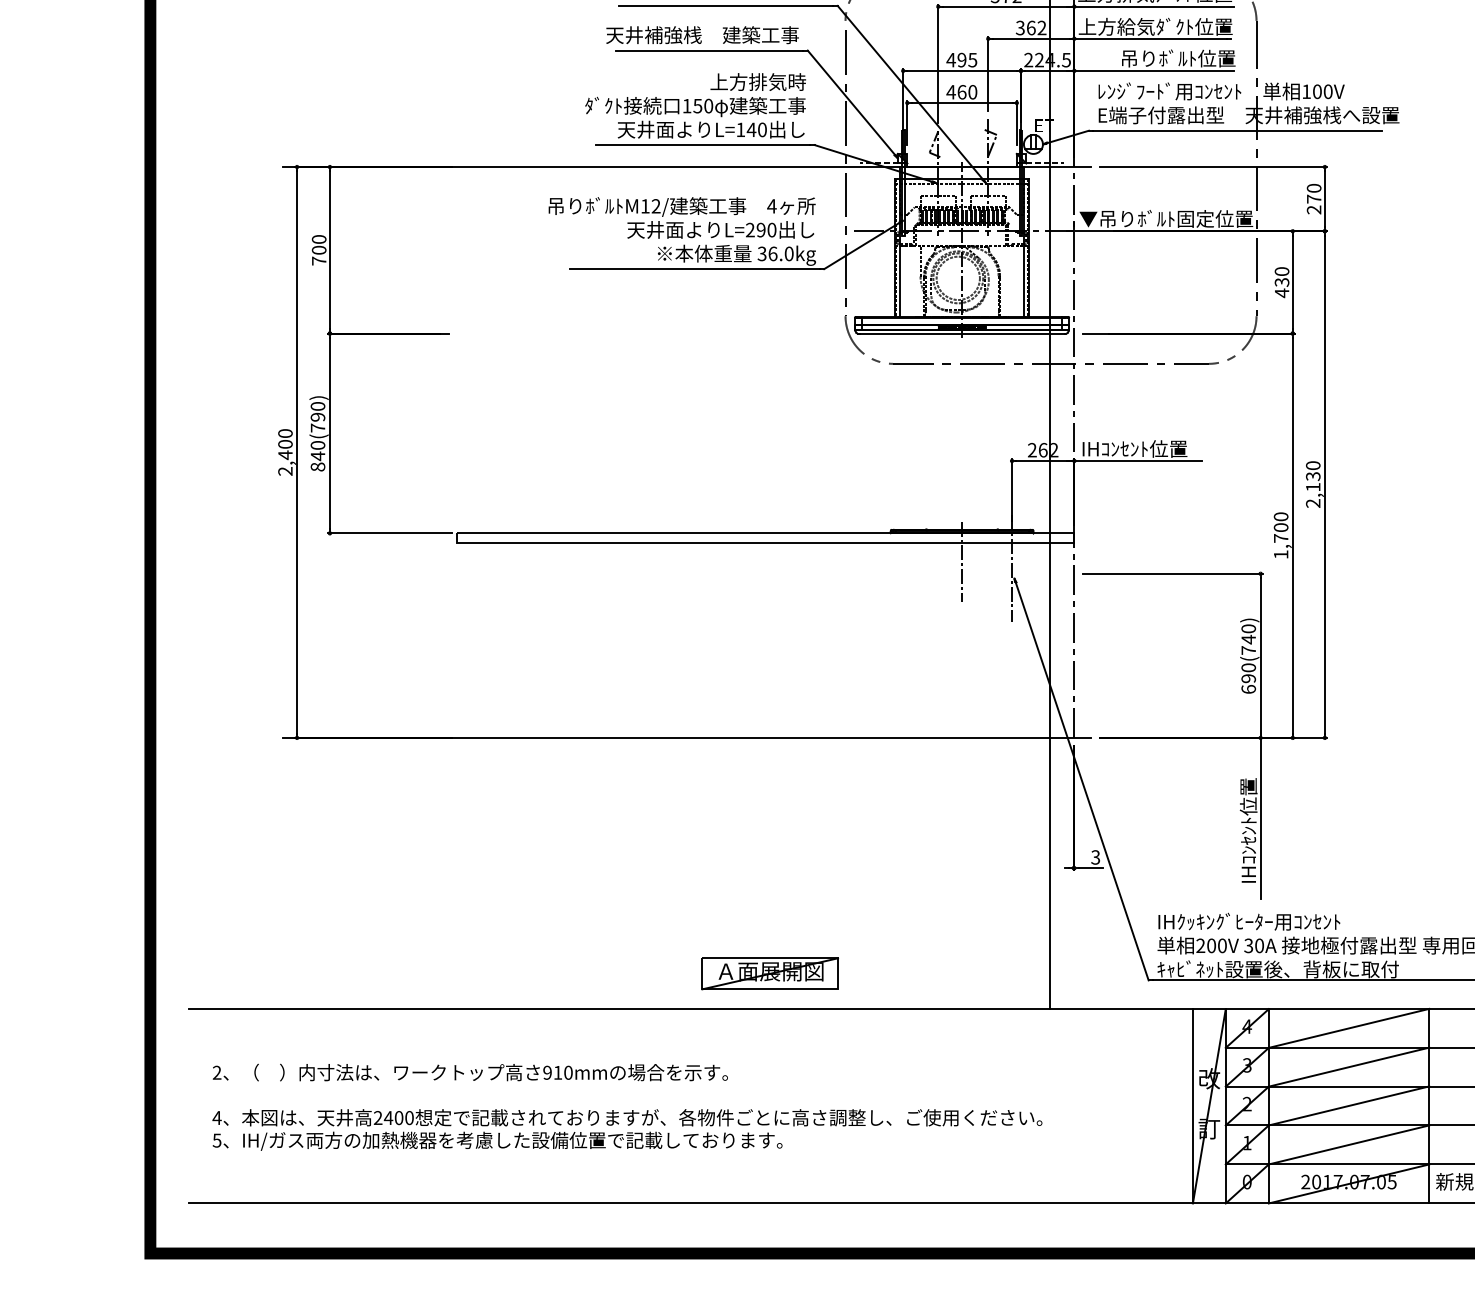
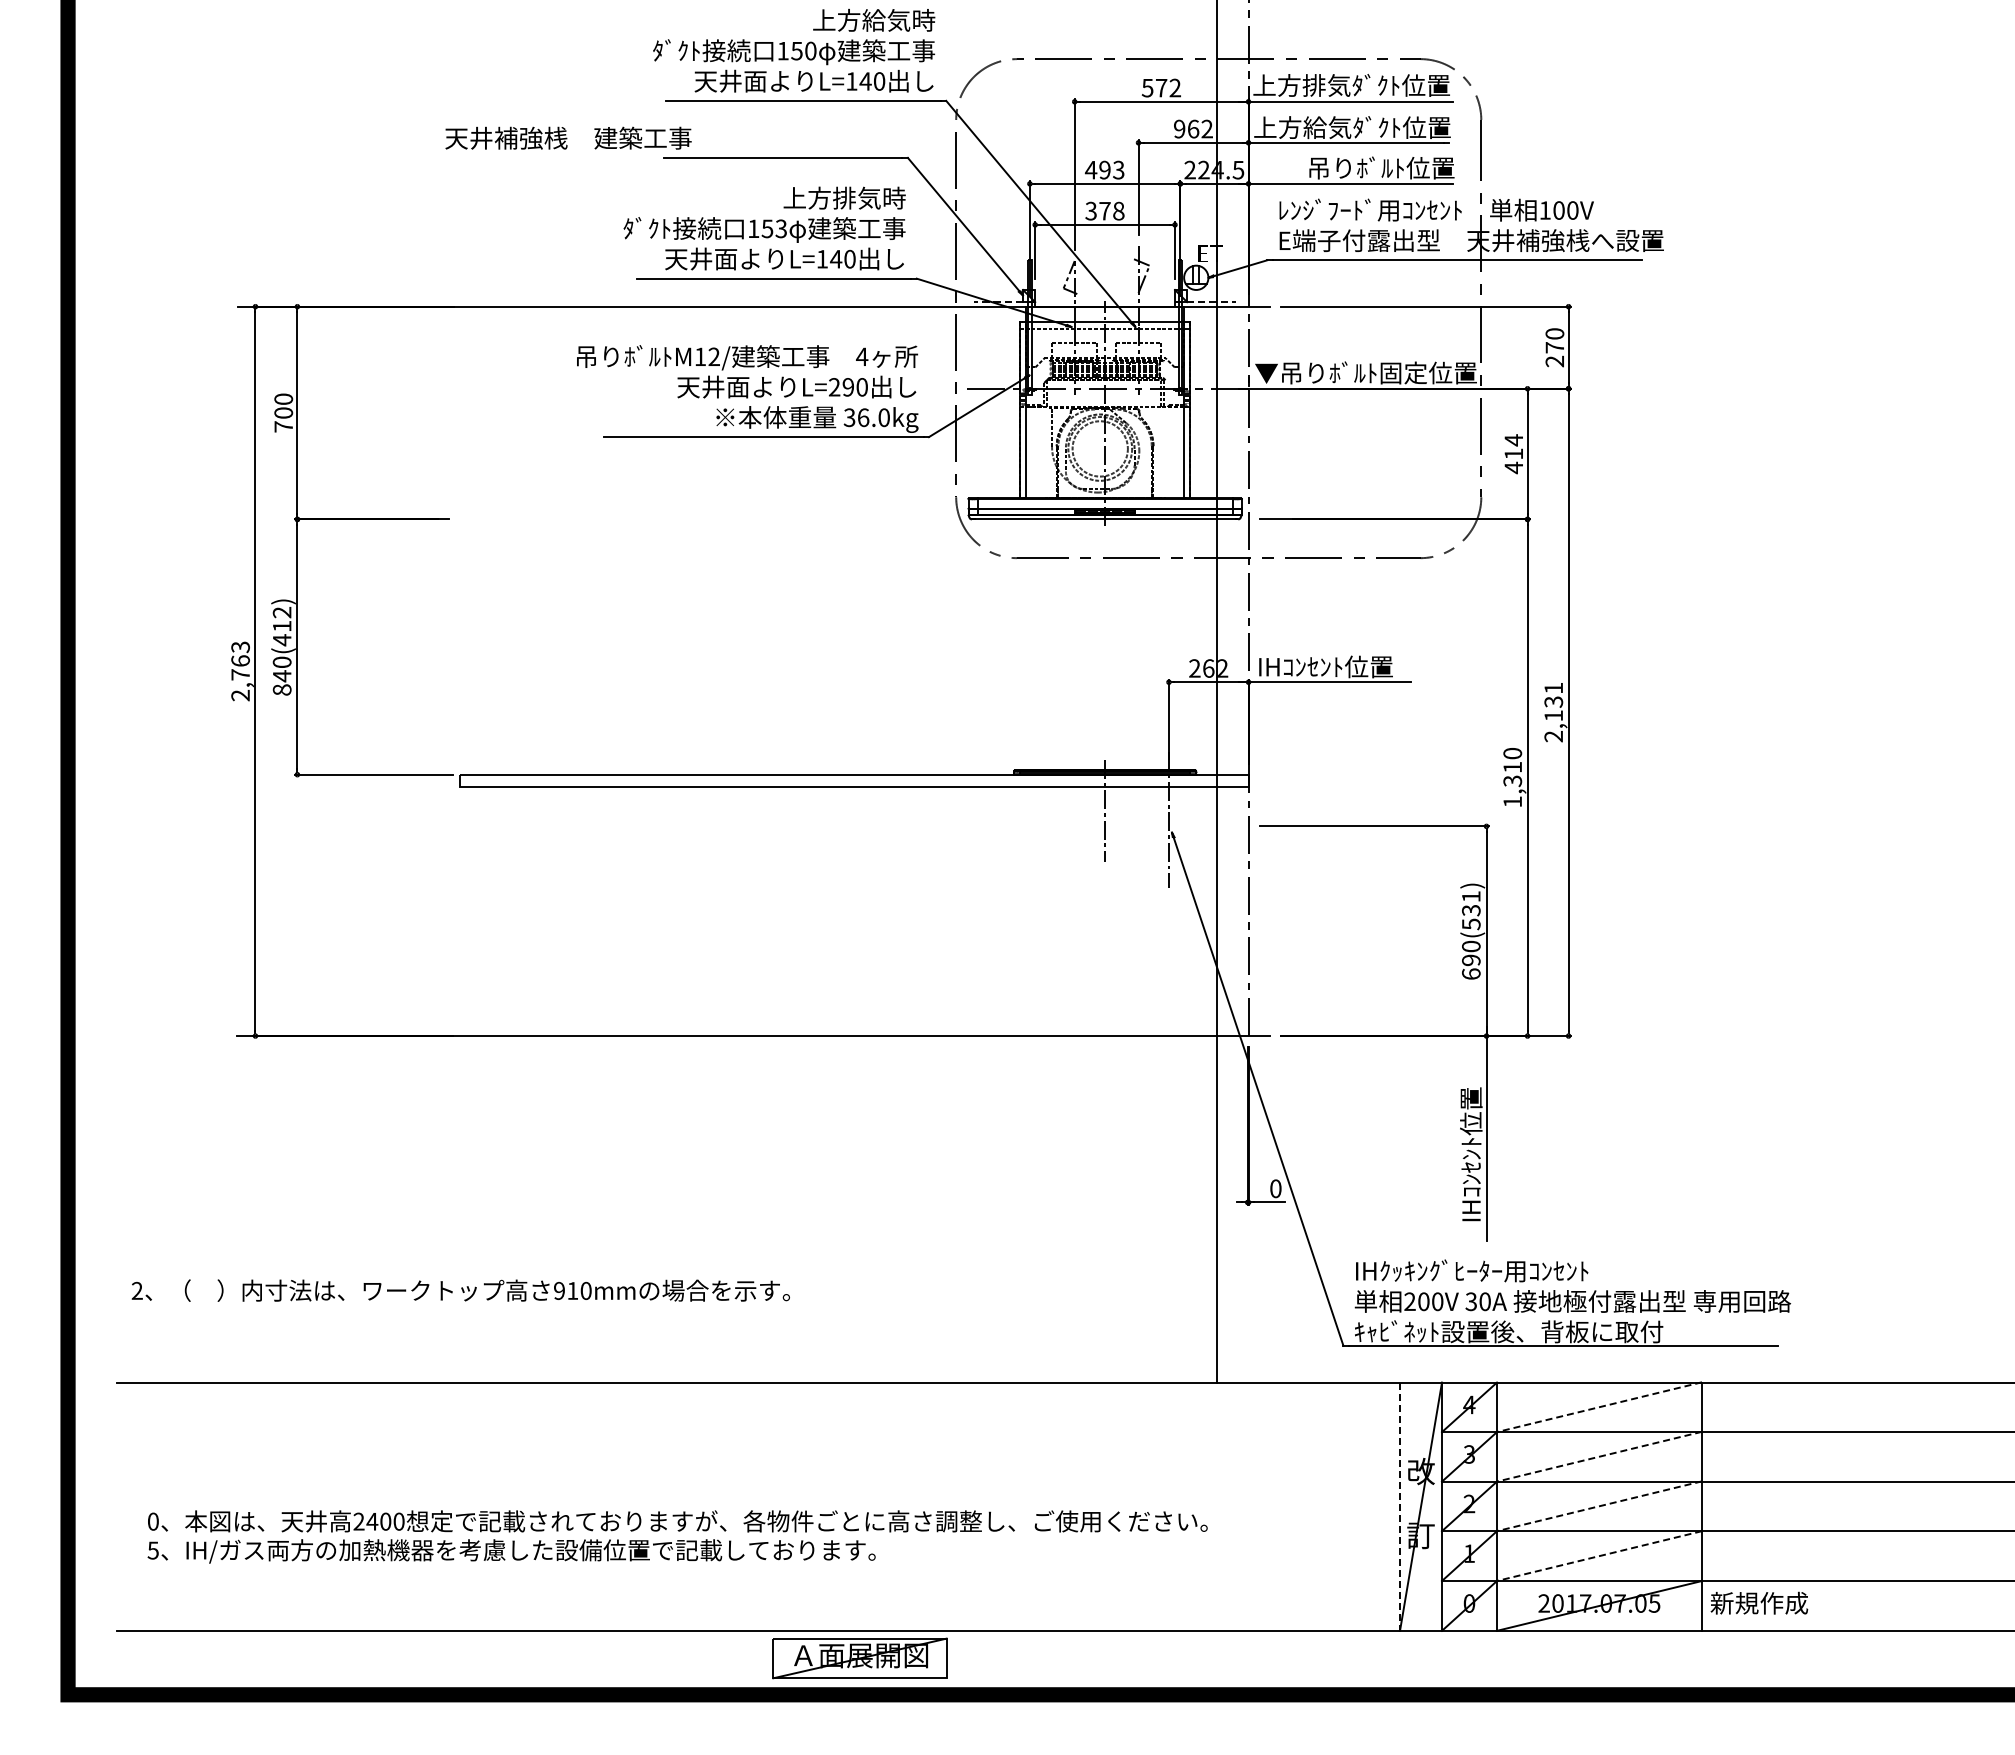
text: (1020, 28) -> (1179, 129), 362 -> 962
text: (702, 34) -> (568, 137), moved
text: (972, 59) -> (1118, 169), 495 -> 493
text: (961, 91) -> (1104, 210), 460 -> 378
text: (708, 105) -> (781, 228), 150 -> 153
text: (1281, 276) -> (1513, 446), 430 -> 414
text: (317, 417) -> (281, 626), 840(790) -> 840(412)
text: (285, 444) -> (240, 661), 2,400 -> 2,763
text: (1313, 465) -> (1553, 687), 2,130 -> 2,131
text: (1280, 533) -> (1512, 774), 1,700 -> 1,310
text: (1248, 639) -> (1471, 910), 690(740) -> 690(531)
text: (1095, 857) -> (1275, 1188), 3 -> 0
part: (769, 973) -> (859, 1658), moved
line: (1349, 1028) -> (1599, 1407), solid -> dashed
line: (1349, 1066) -> (1599, 1456), solid -> dashed
text: (470, 1072) -> (460, 1290), moved
line: (1193, 1106) -> (1400, 1507), solid -> dashed
line: (1349, 1106) -> (1599, 1506), solid -> dashed
text: (217, 1117) -> (153, 1521), 4 -> 0
line: (1349, 1145) -> (1599, 1556), solid -> dashed

